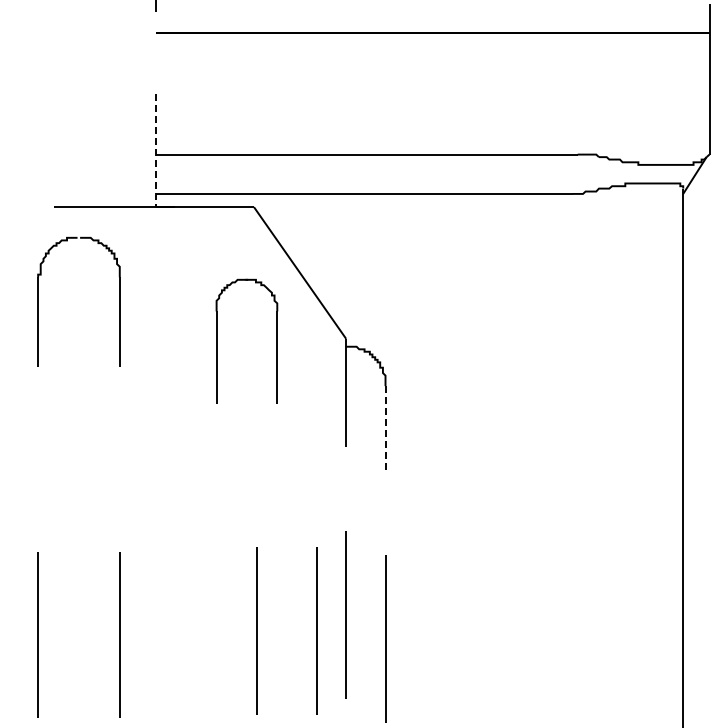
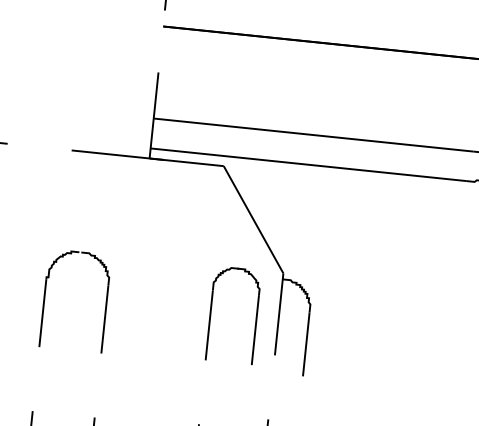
line: (156, 150) -> (154, 115), dashed -> solid
part: (38, 301) -> (44, 297), moved
part: (217, 340) -> (211, 312), moved
line: (385, 428) -> (306, 344), dashed -> solid

